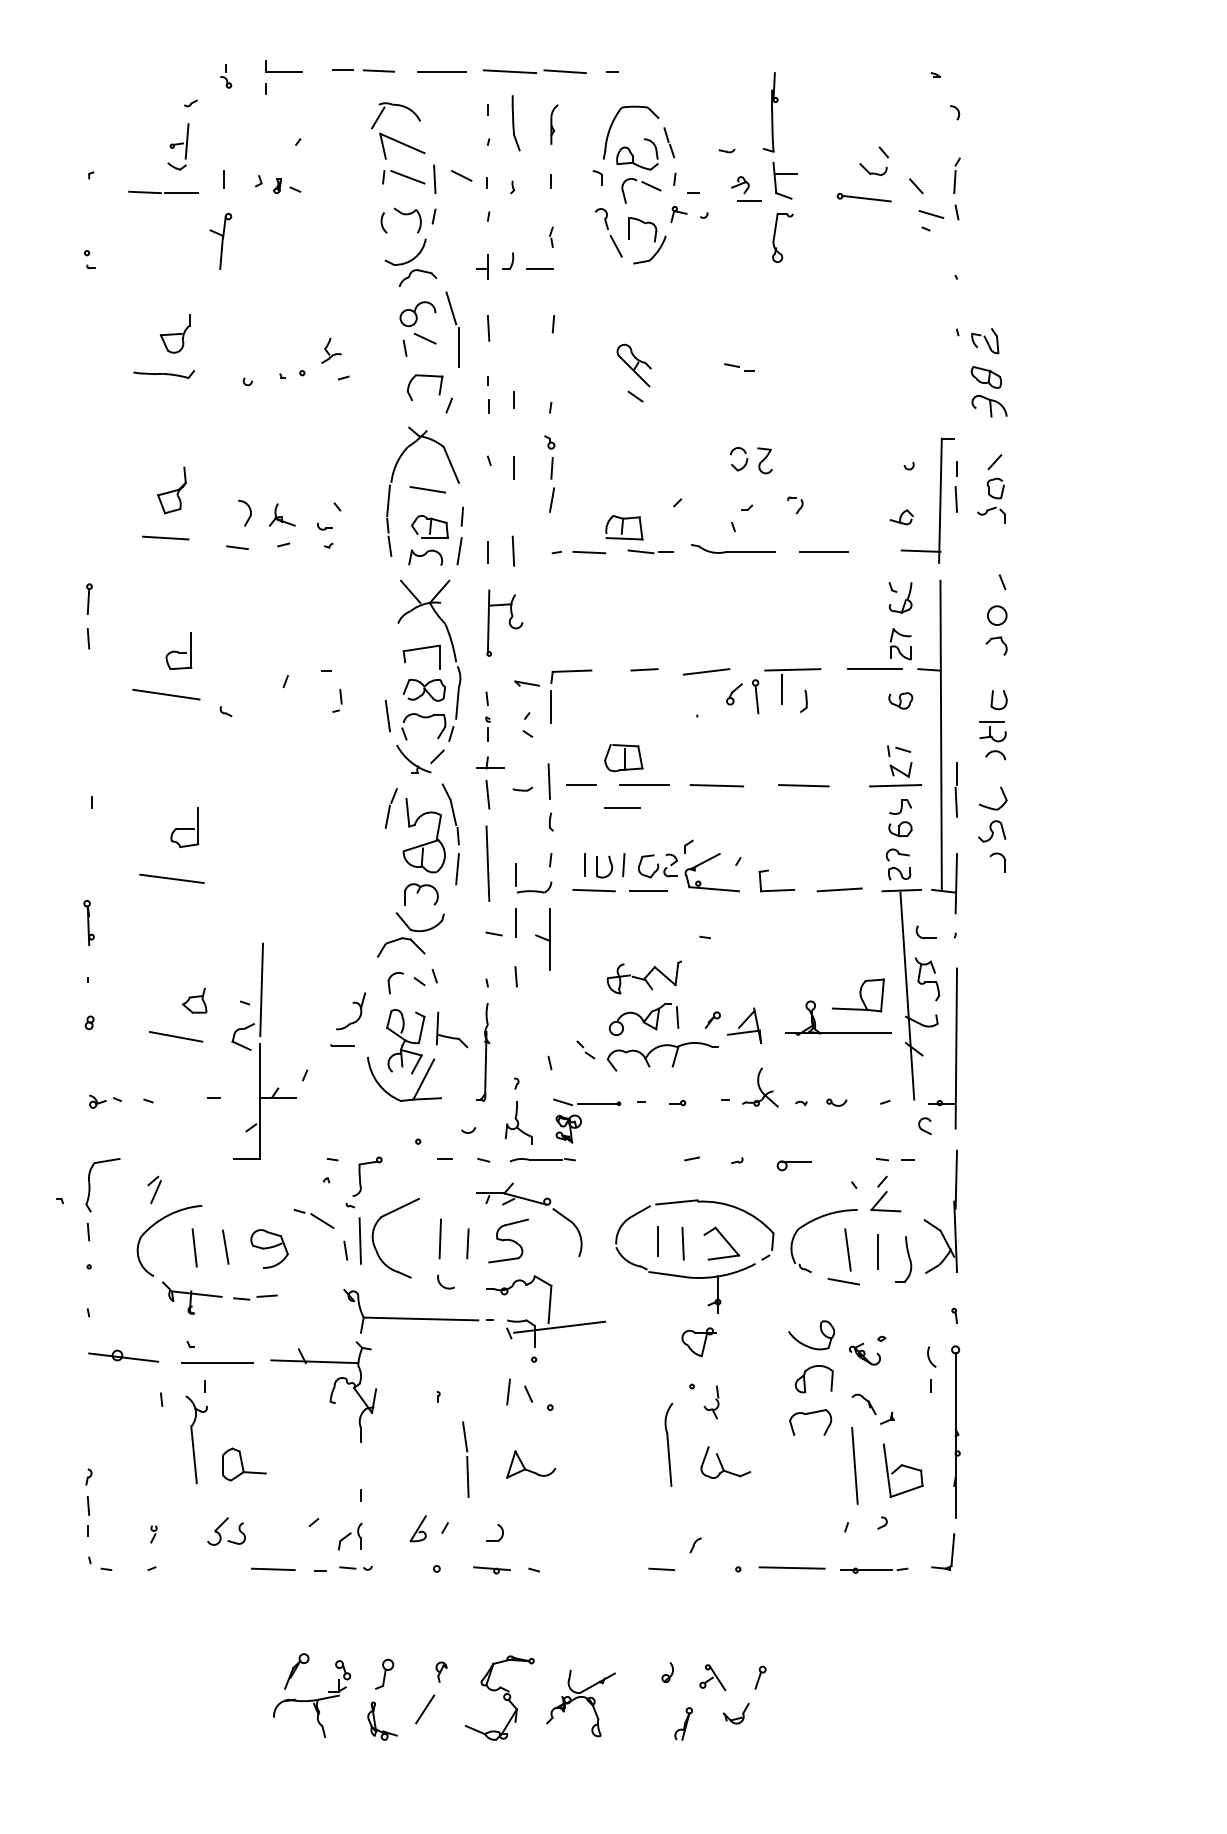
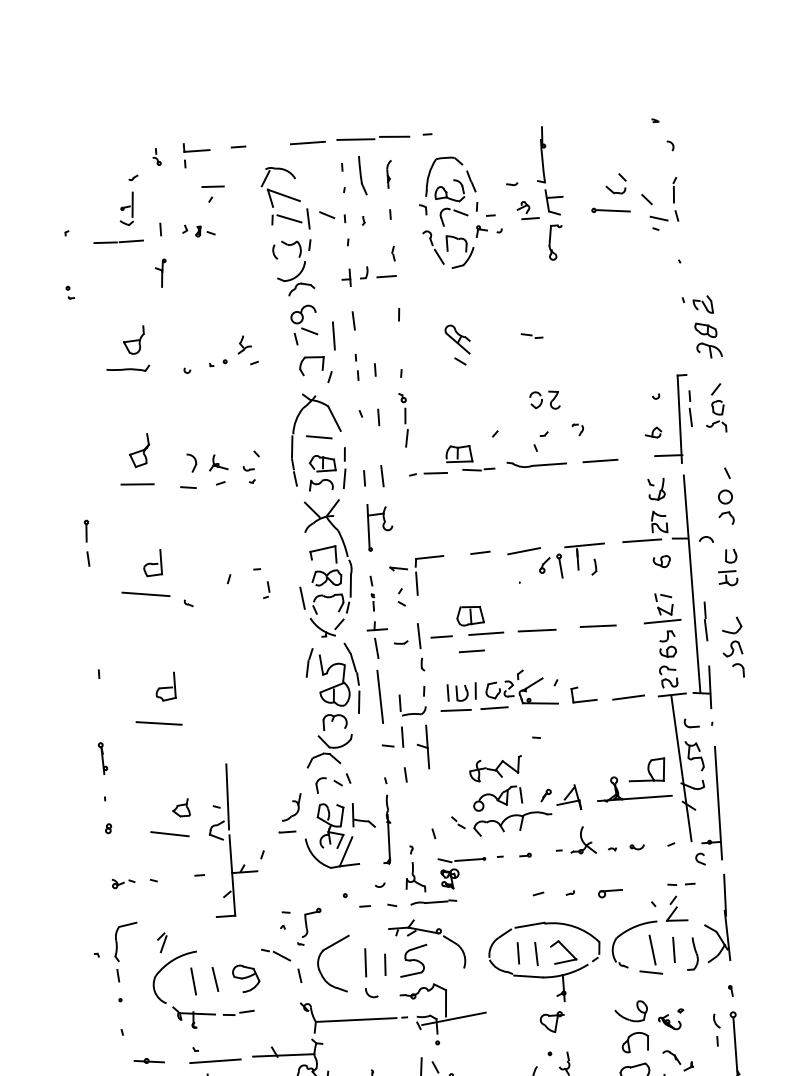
line: (378, 70) -> (212, 186), moved
part: (220, 241) -> (161, 273), size x0.7
line: (451, 308) -> (326, 308), removed
arc: (995, 752) -> (705, 537), moved
line: (359, 1240) -> (309, 967), removed
part: (123, 1355) -> (149, 1060), size x0.6

